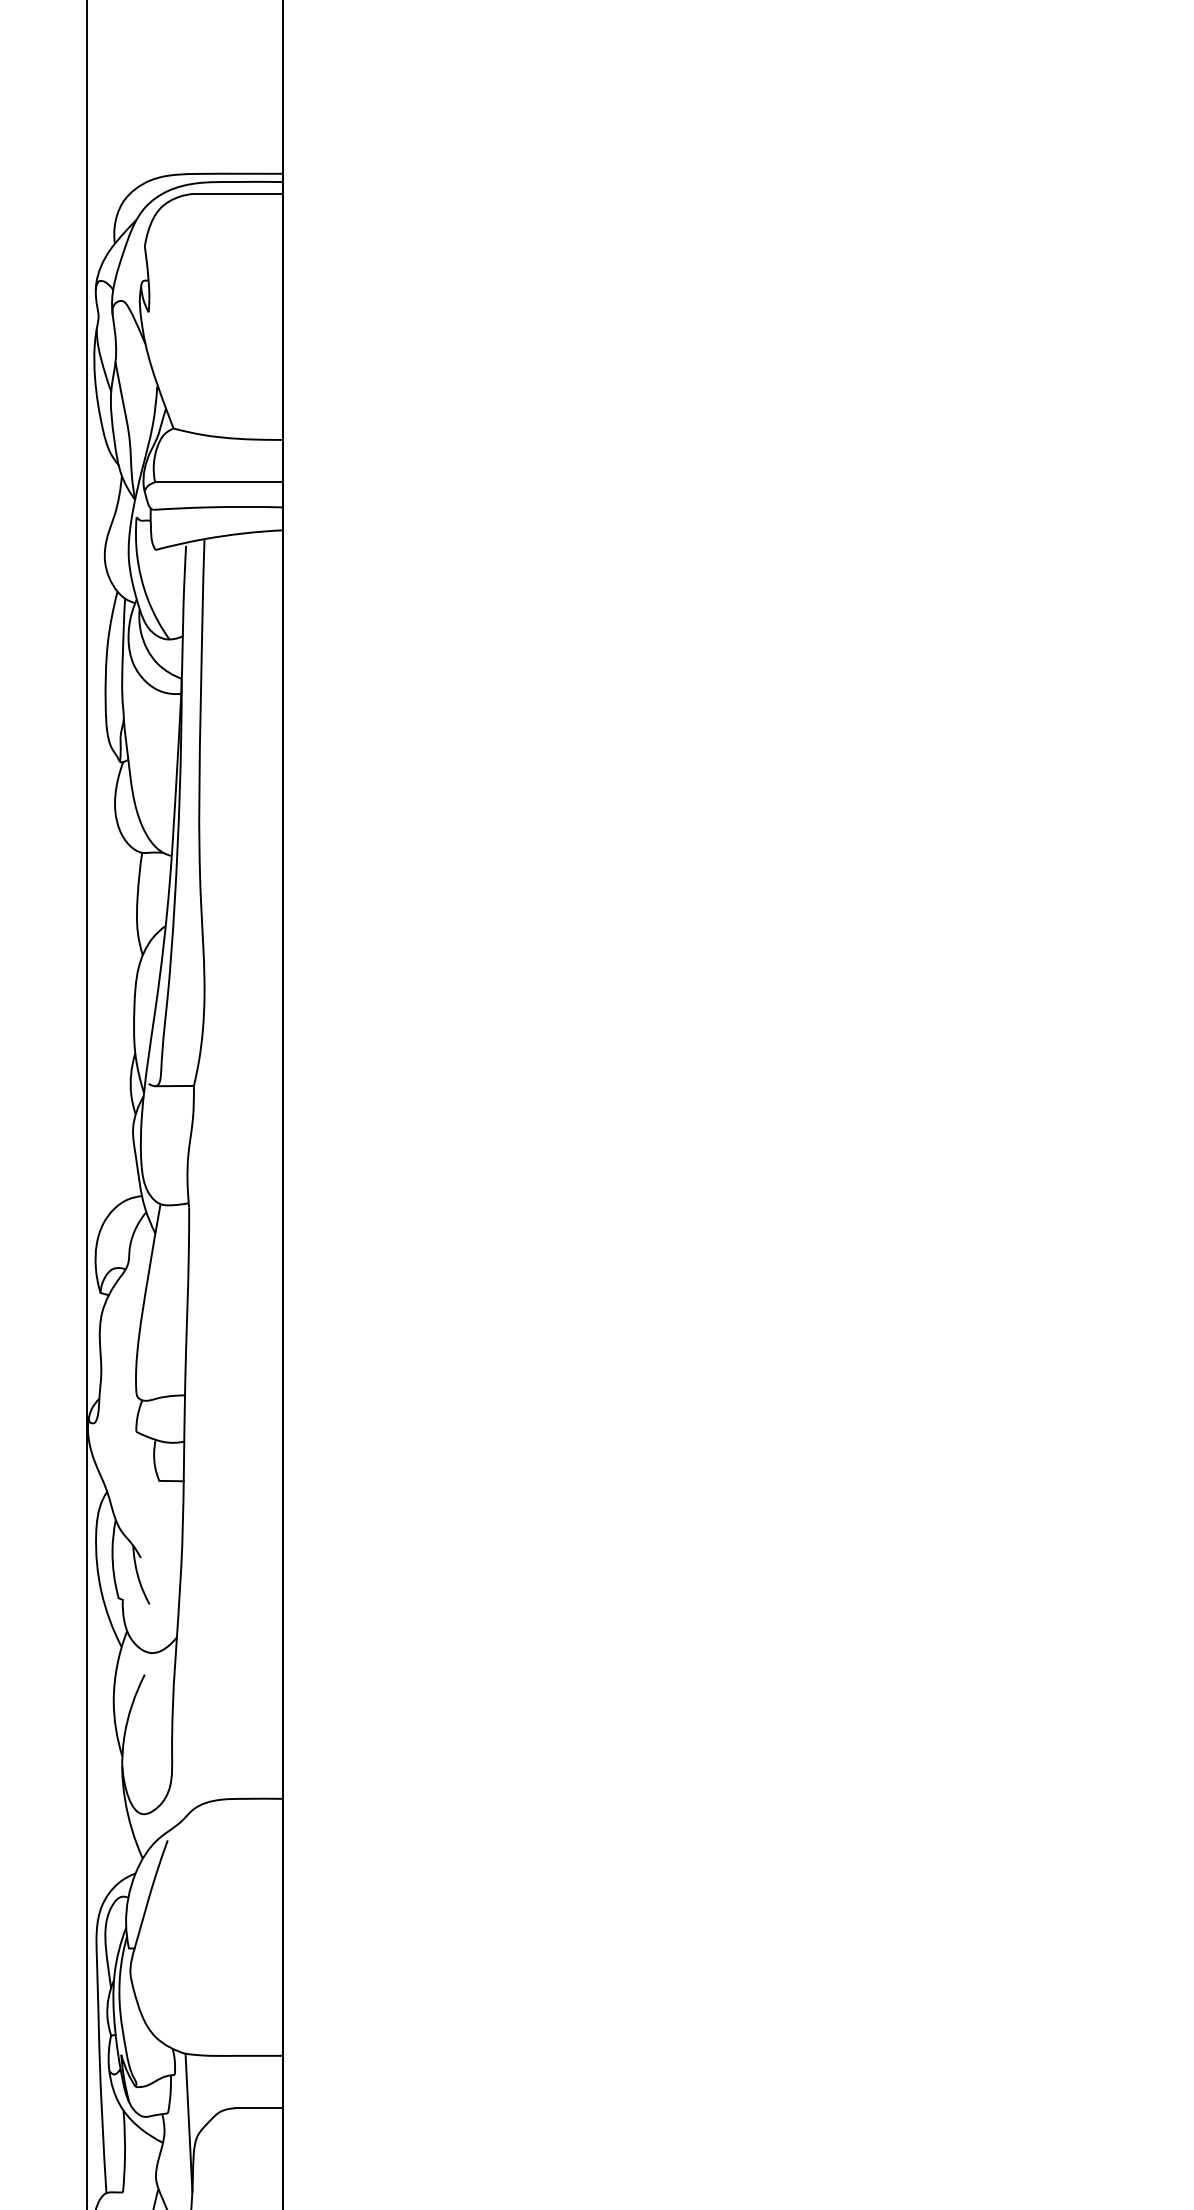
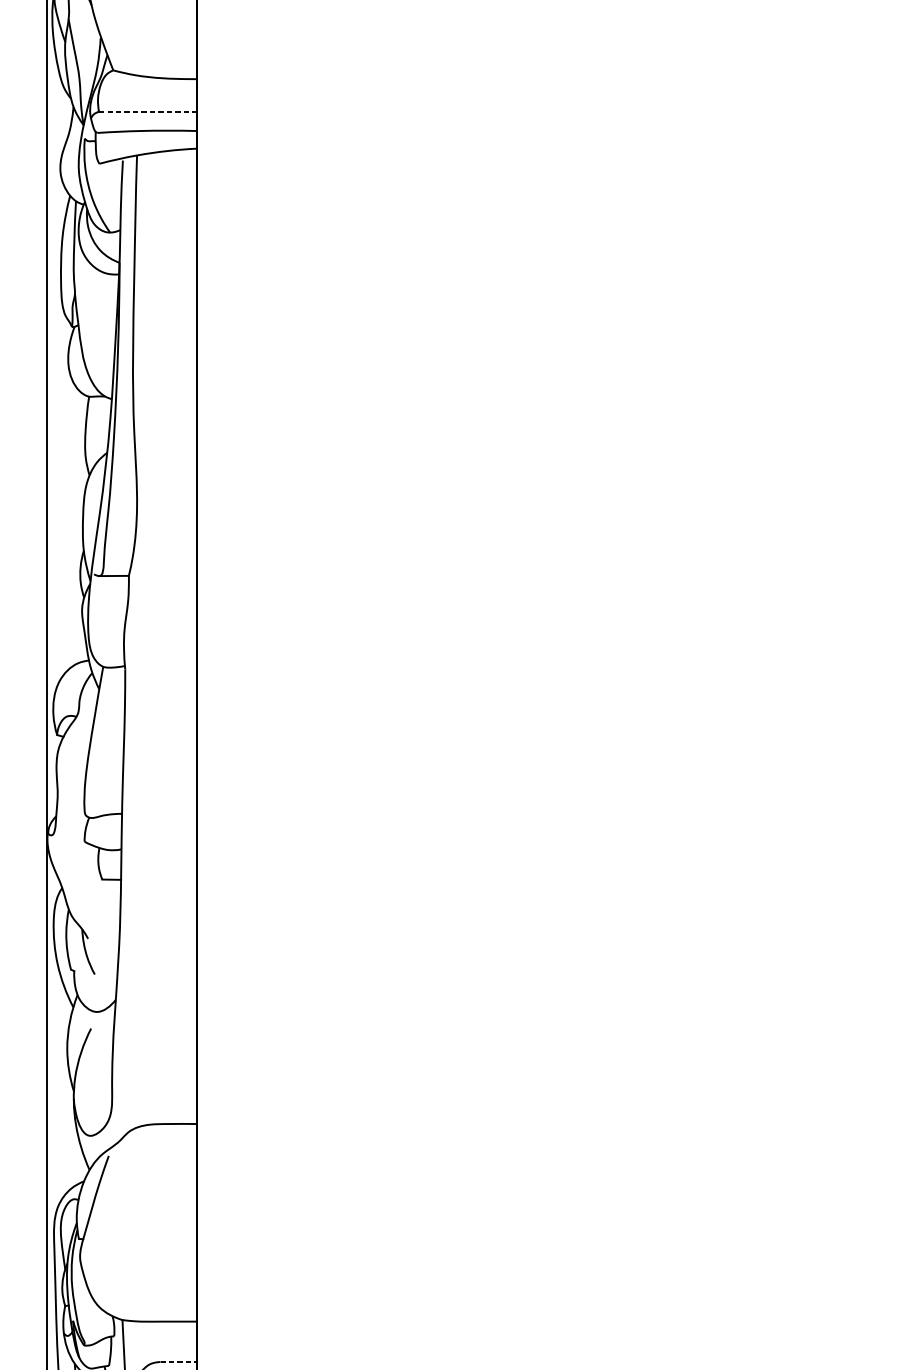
line: (218, 482) -> (147, 111), solid -> dashed
line: (258, 2108) -> (178, 1362), solid -> dashed

